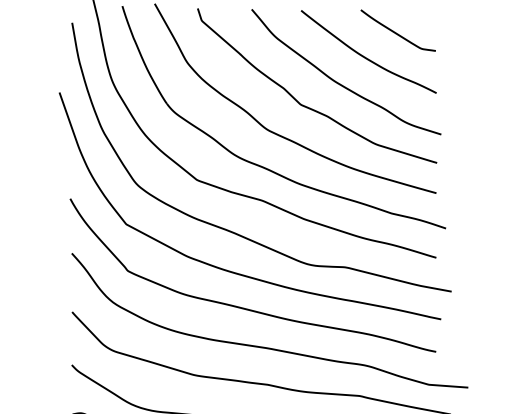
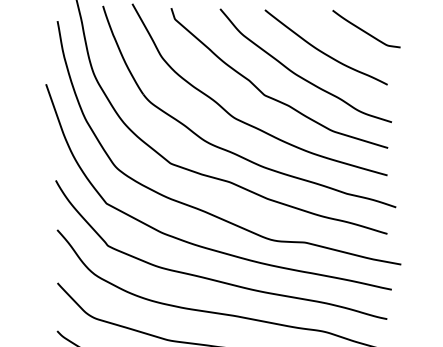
curve: (396, 32) -> (364, 30), moved

